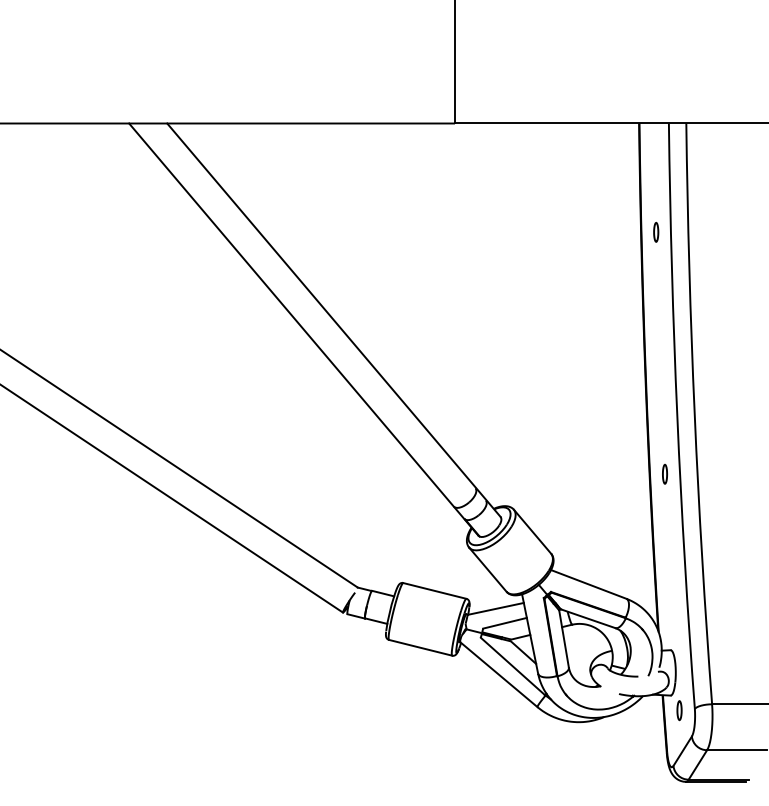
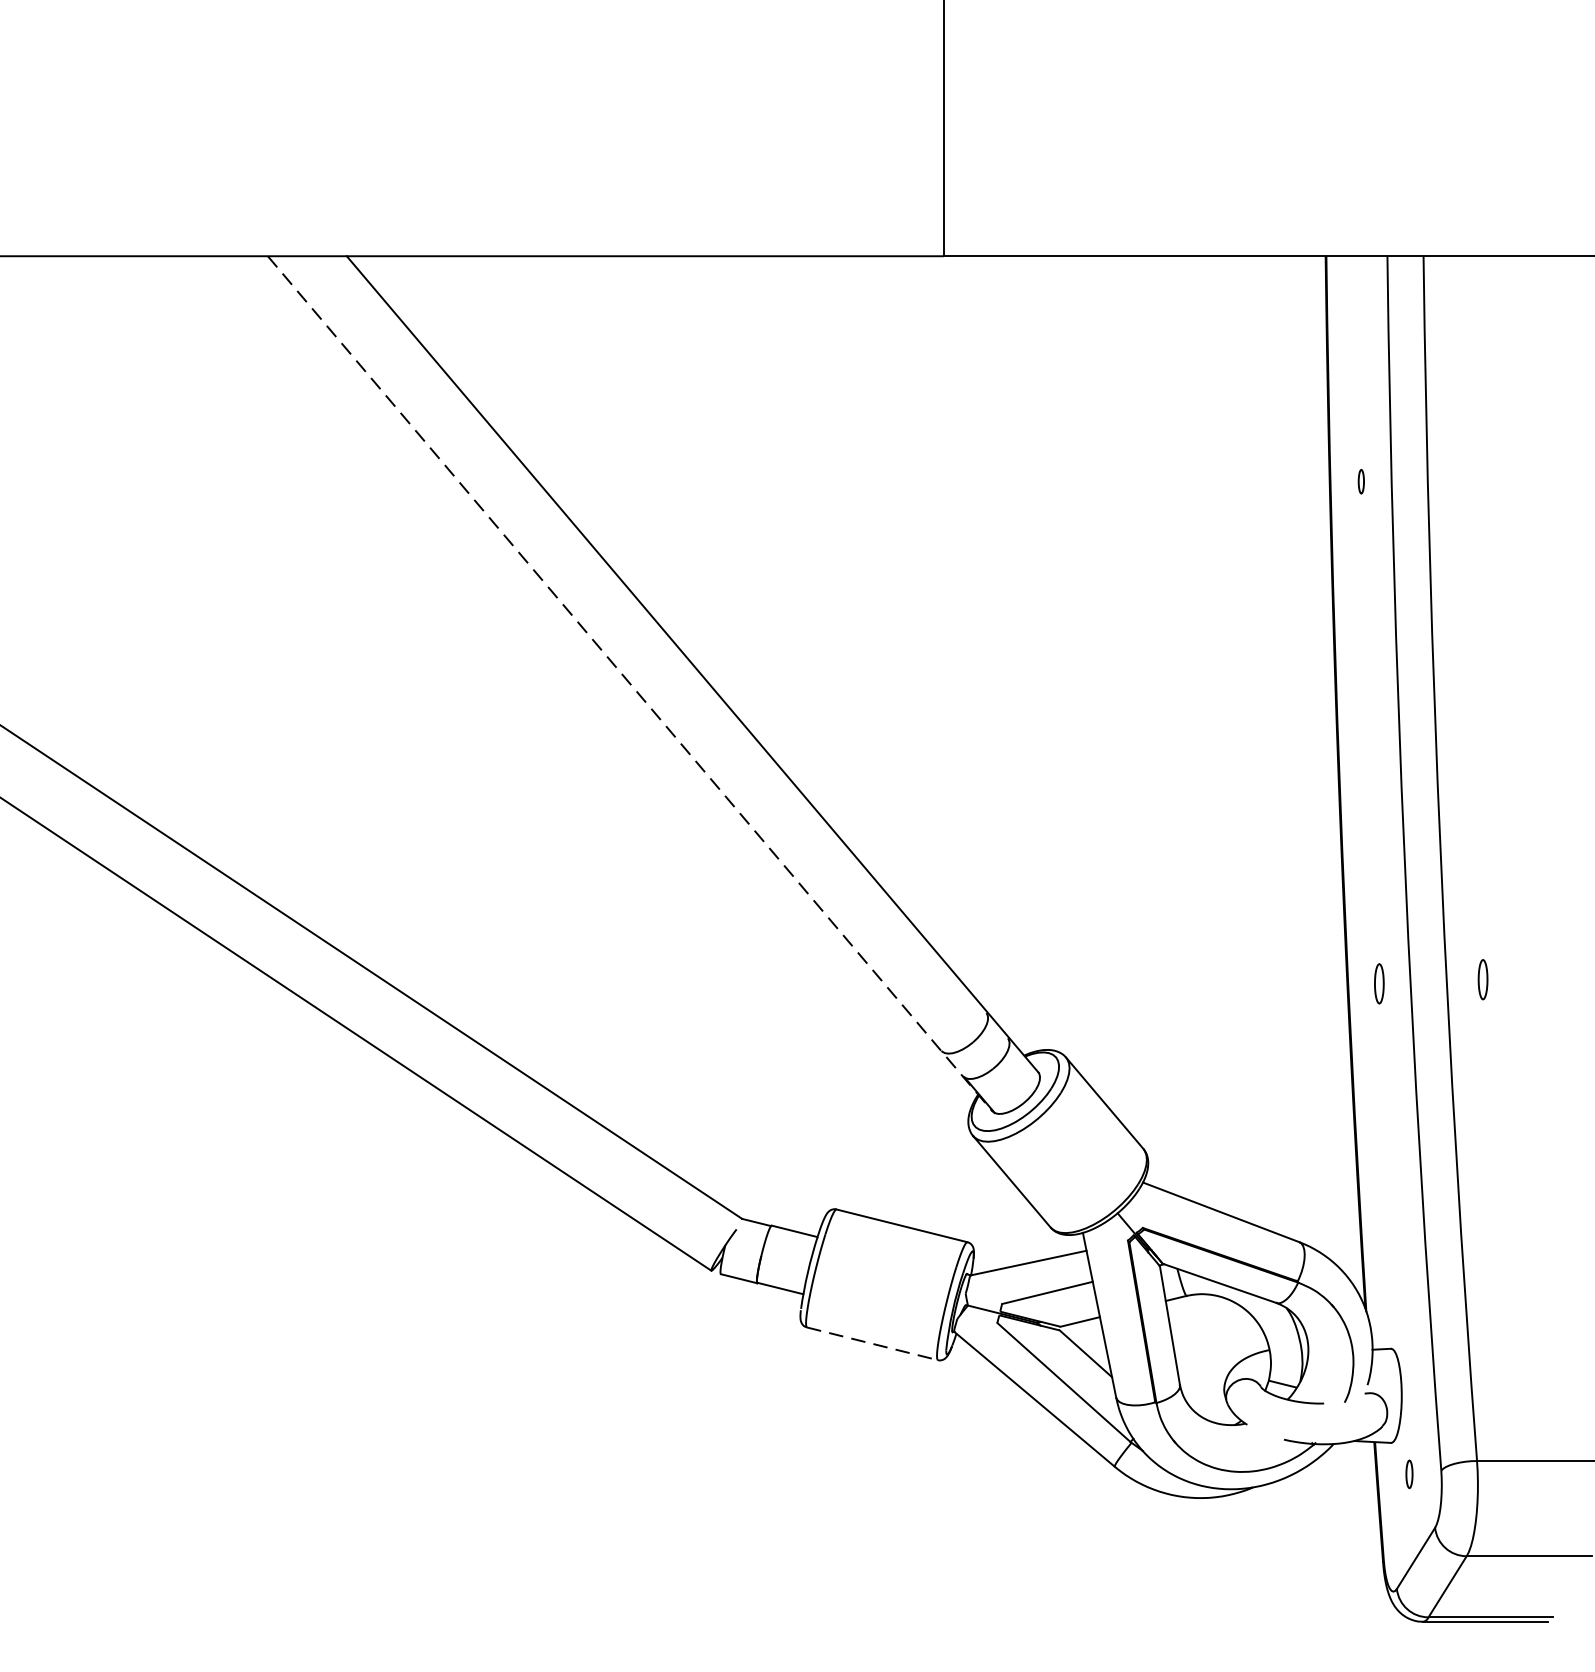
part: (656, 231) -> (1361, 480), size x0.6
line: (304, 329) -> (631, 683), solid -> dashed
part: (714, 472) -> (1482, 980), added
line: (420, 647) -> (872, 1343), solid -> dashed
part: (679, 710) -> (1409, 1473), size x0.7

